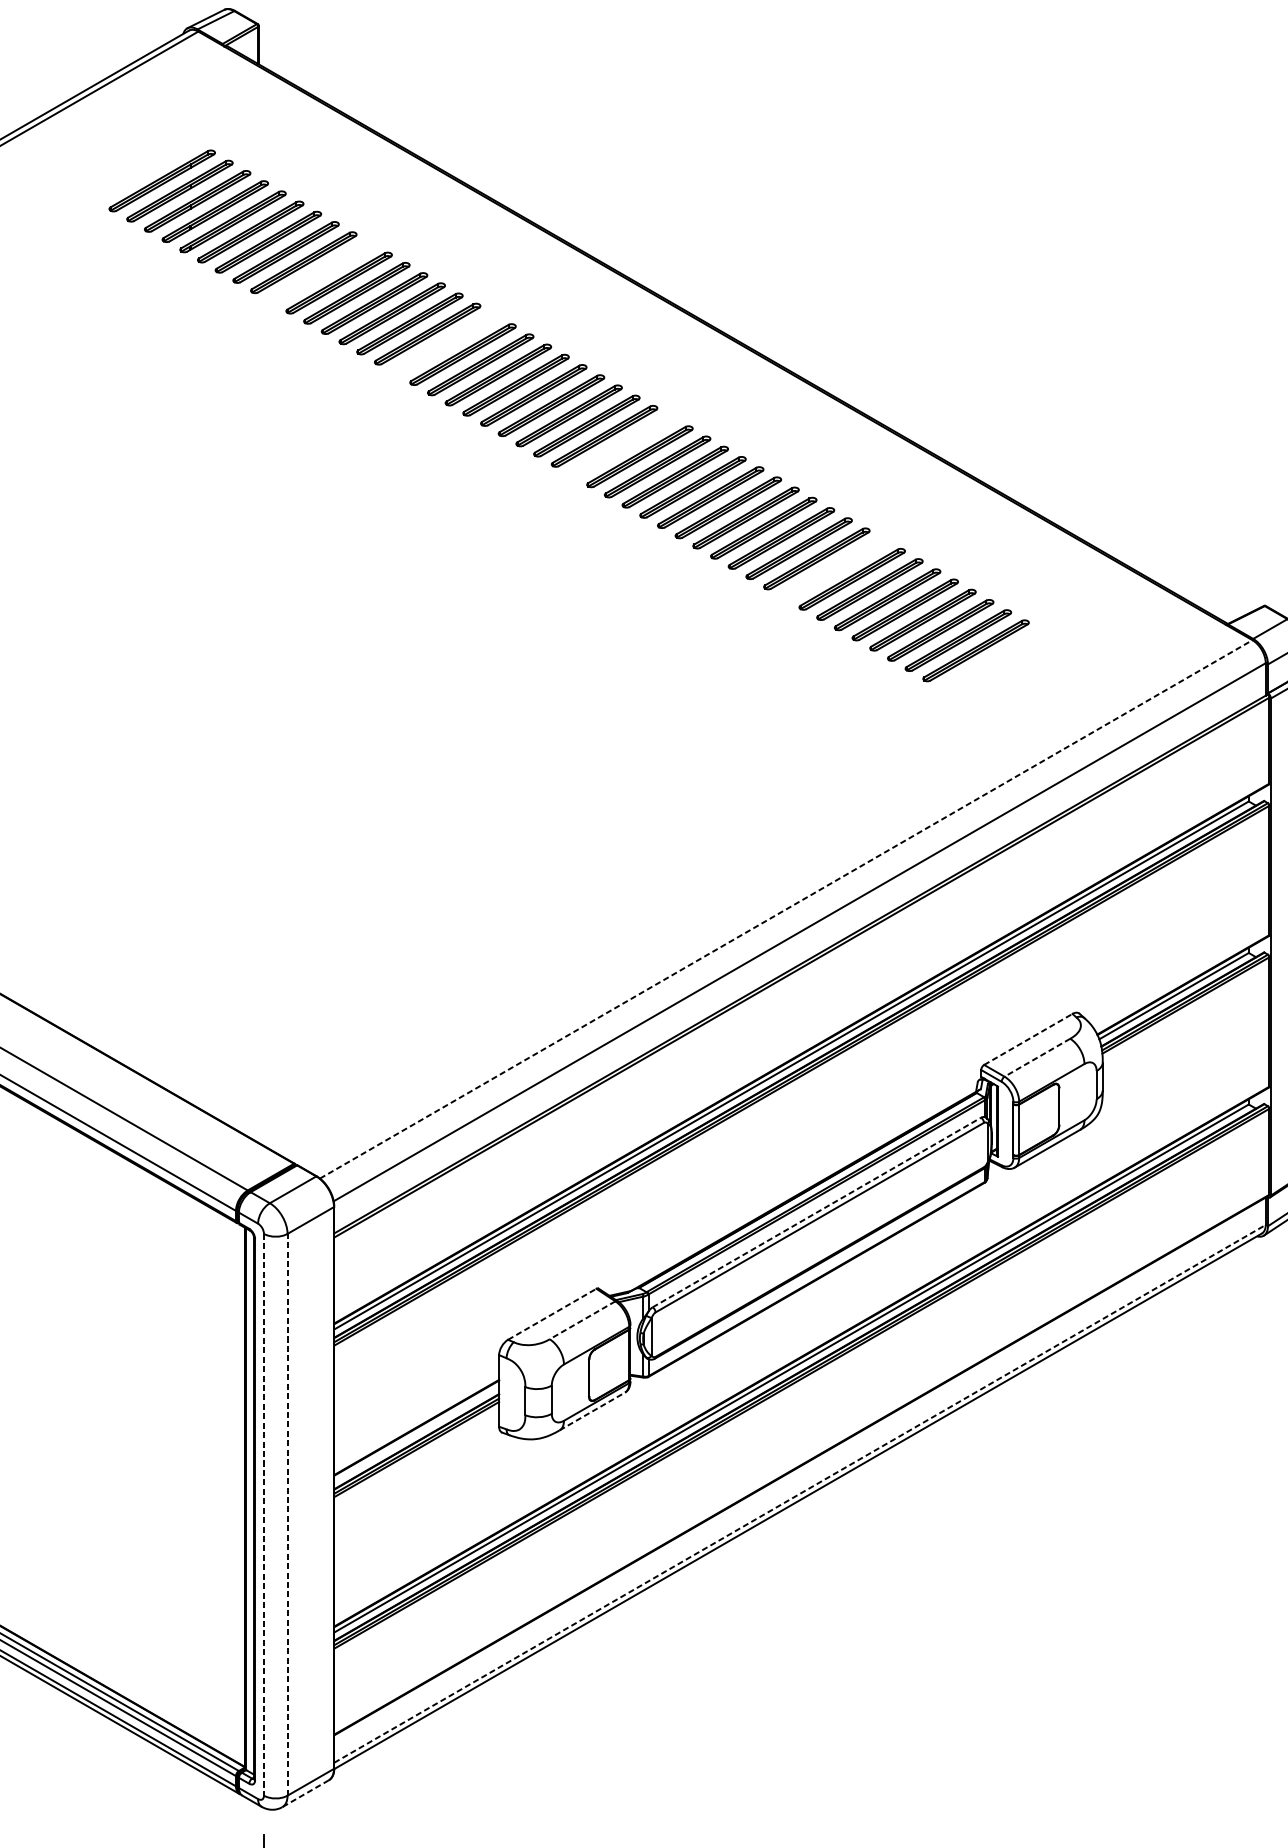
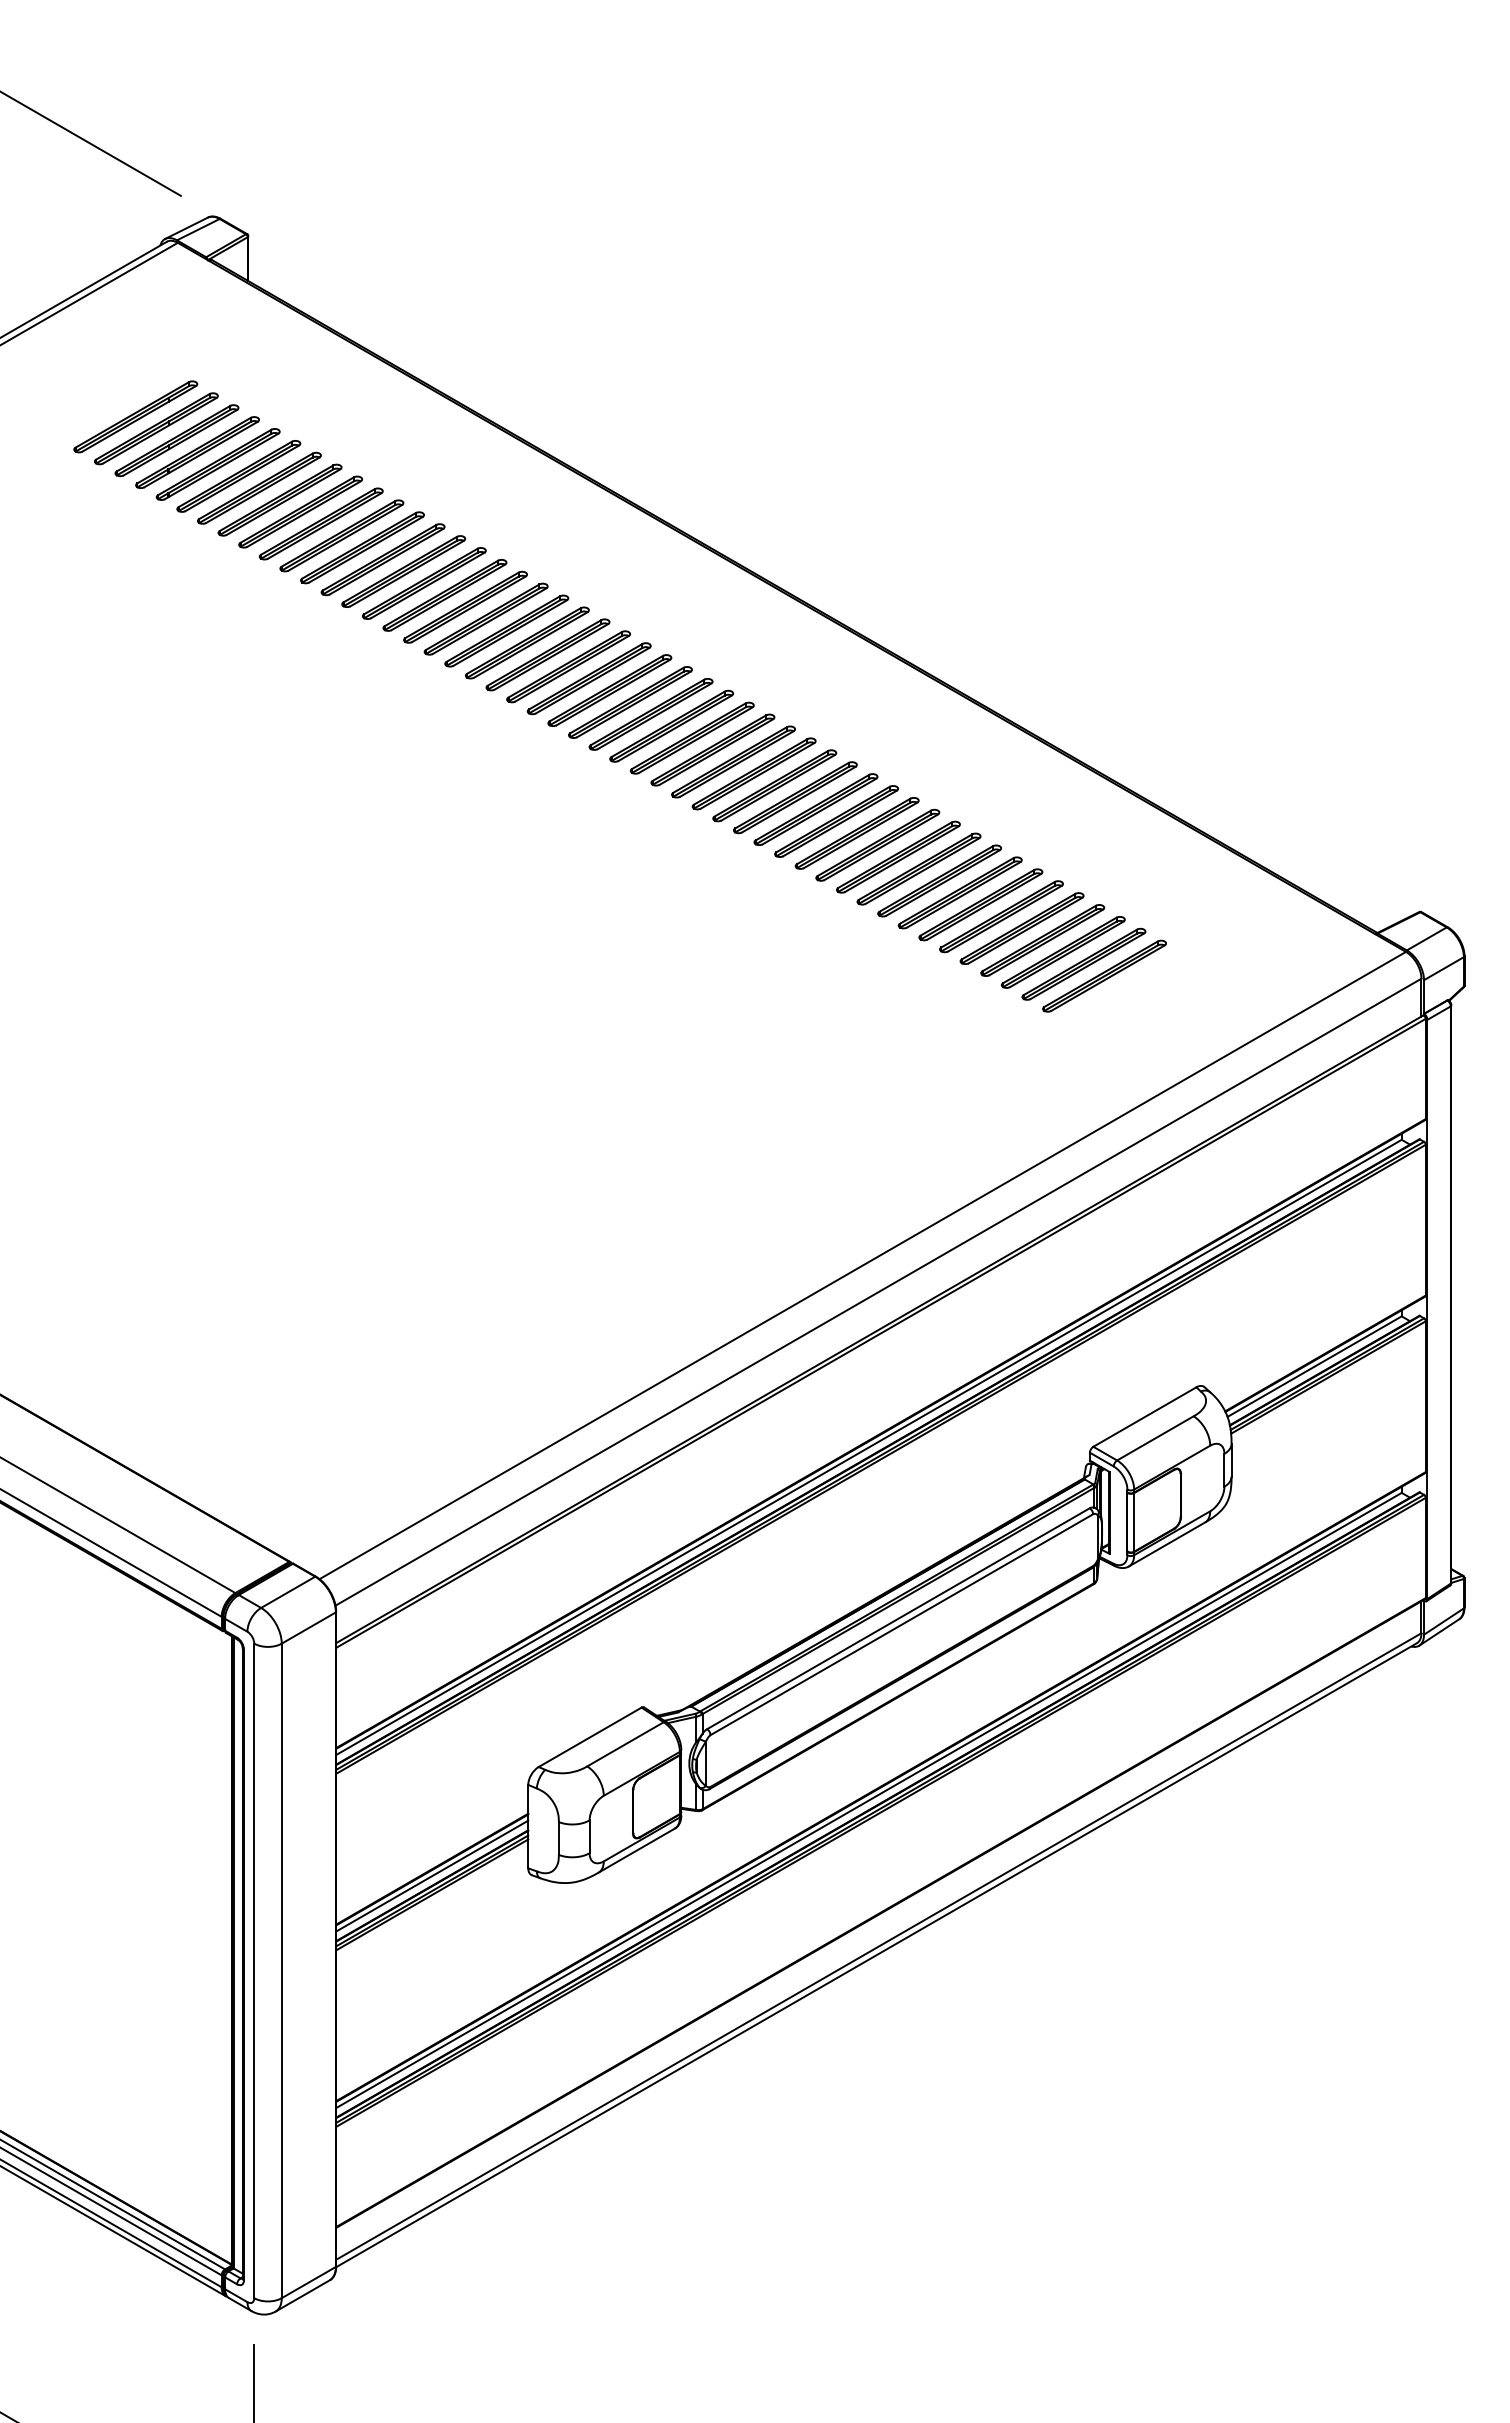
part: (320, 272) -> (320, 523), added
part: (445, 343) -> (465, 606), added
part: (622, 445) -> (671, 725), added
part: (834, 568) -> (918, 868), added
part: (993, 660) -> (1104, 975), added
line: (786, 909) -> (863, 1265), dashed -> solid
line: (1028, 1038) -> (1145, 1416), dashed -> solid
line: (1036, 1057) -> (1154, 1438), dashed -> solid
line: (816, 1212) -> (898, 1618), dashed -> solid
line: (552, 1314) -> (590, 1737), dashed -> solid
line: (582, 1320) -> (625, 1744), dashed -> solid
line: (592, 1411) -> (637, 1850), dashed -> solid
line: (416, 1432) -> (432, 1875), added
line: (799, 1493) -> (878, 1946), dashed -> solid
line: (287, 1514) -> (281, 1970), dashed -> solid
line: (264, 1515) -> (254, 1971), dashed -> solid
line: (305, 1794) -> (302, 2296), dashed -> solid

